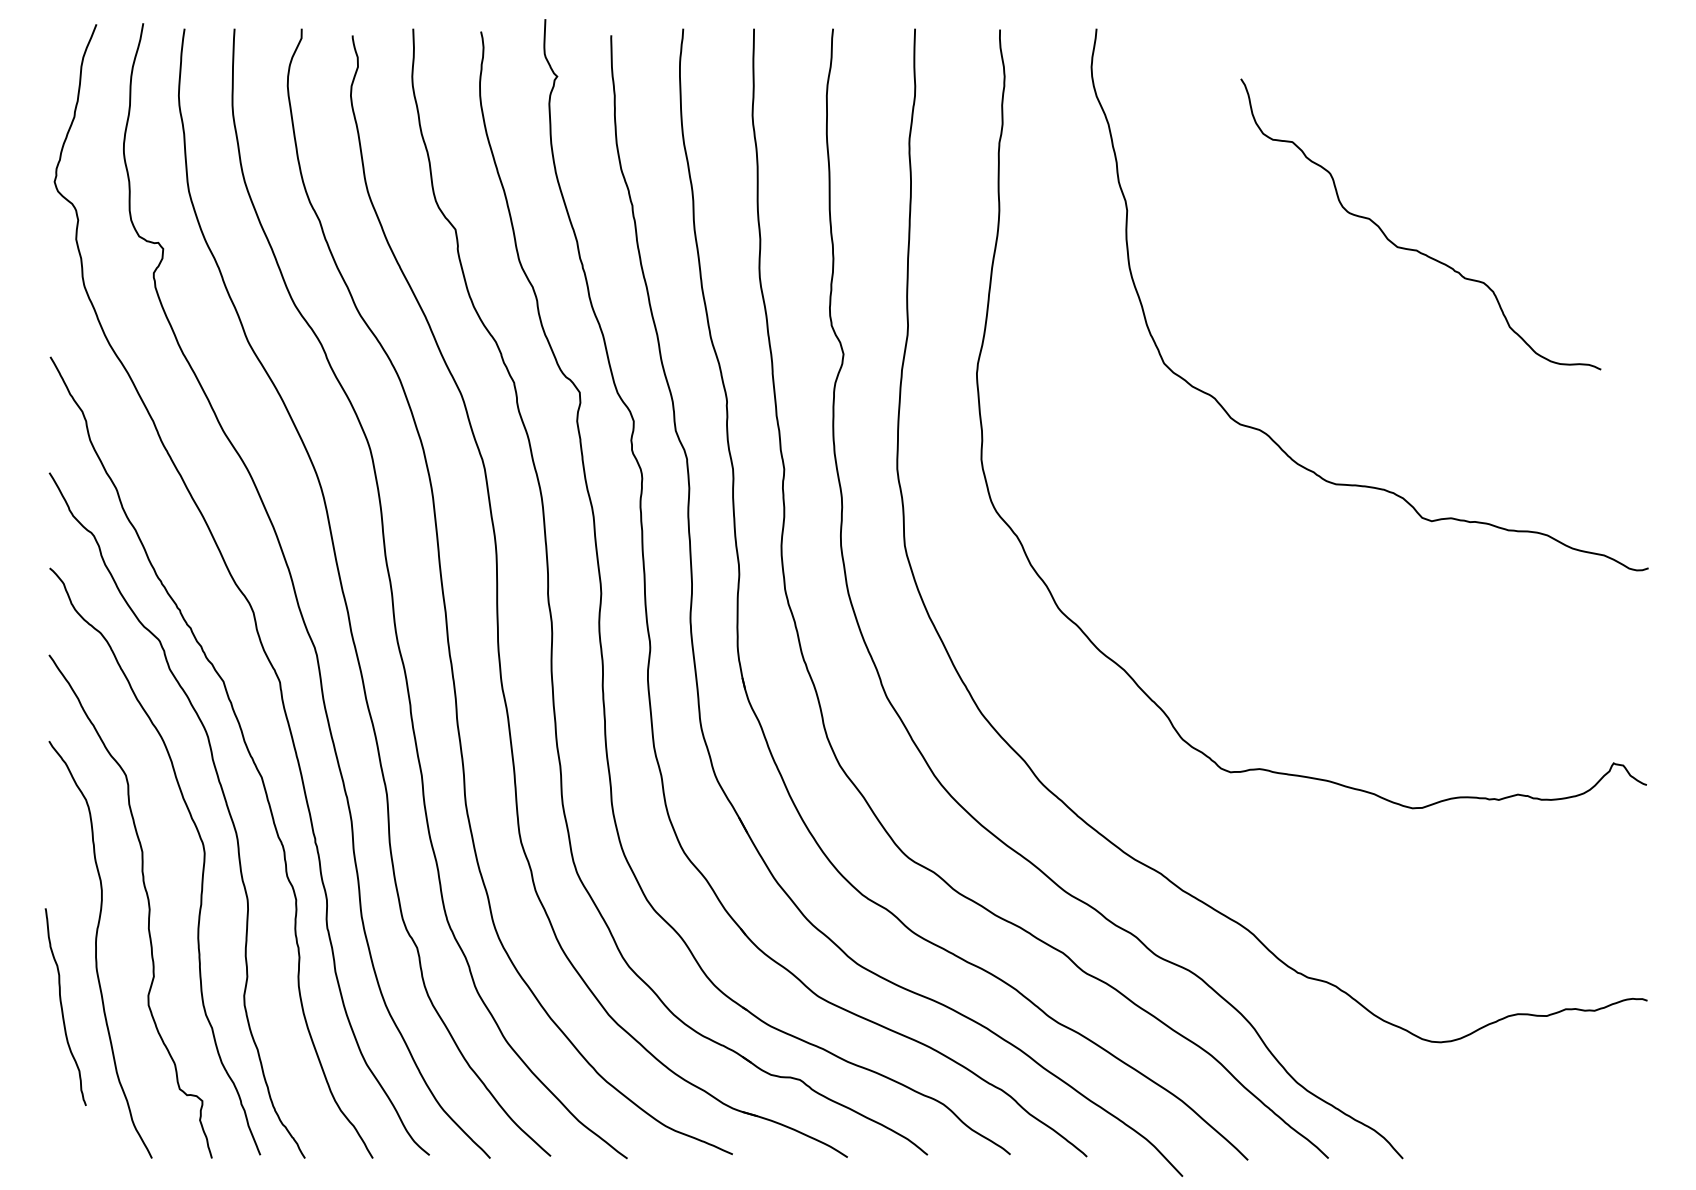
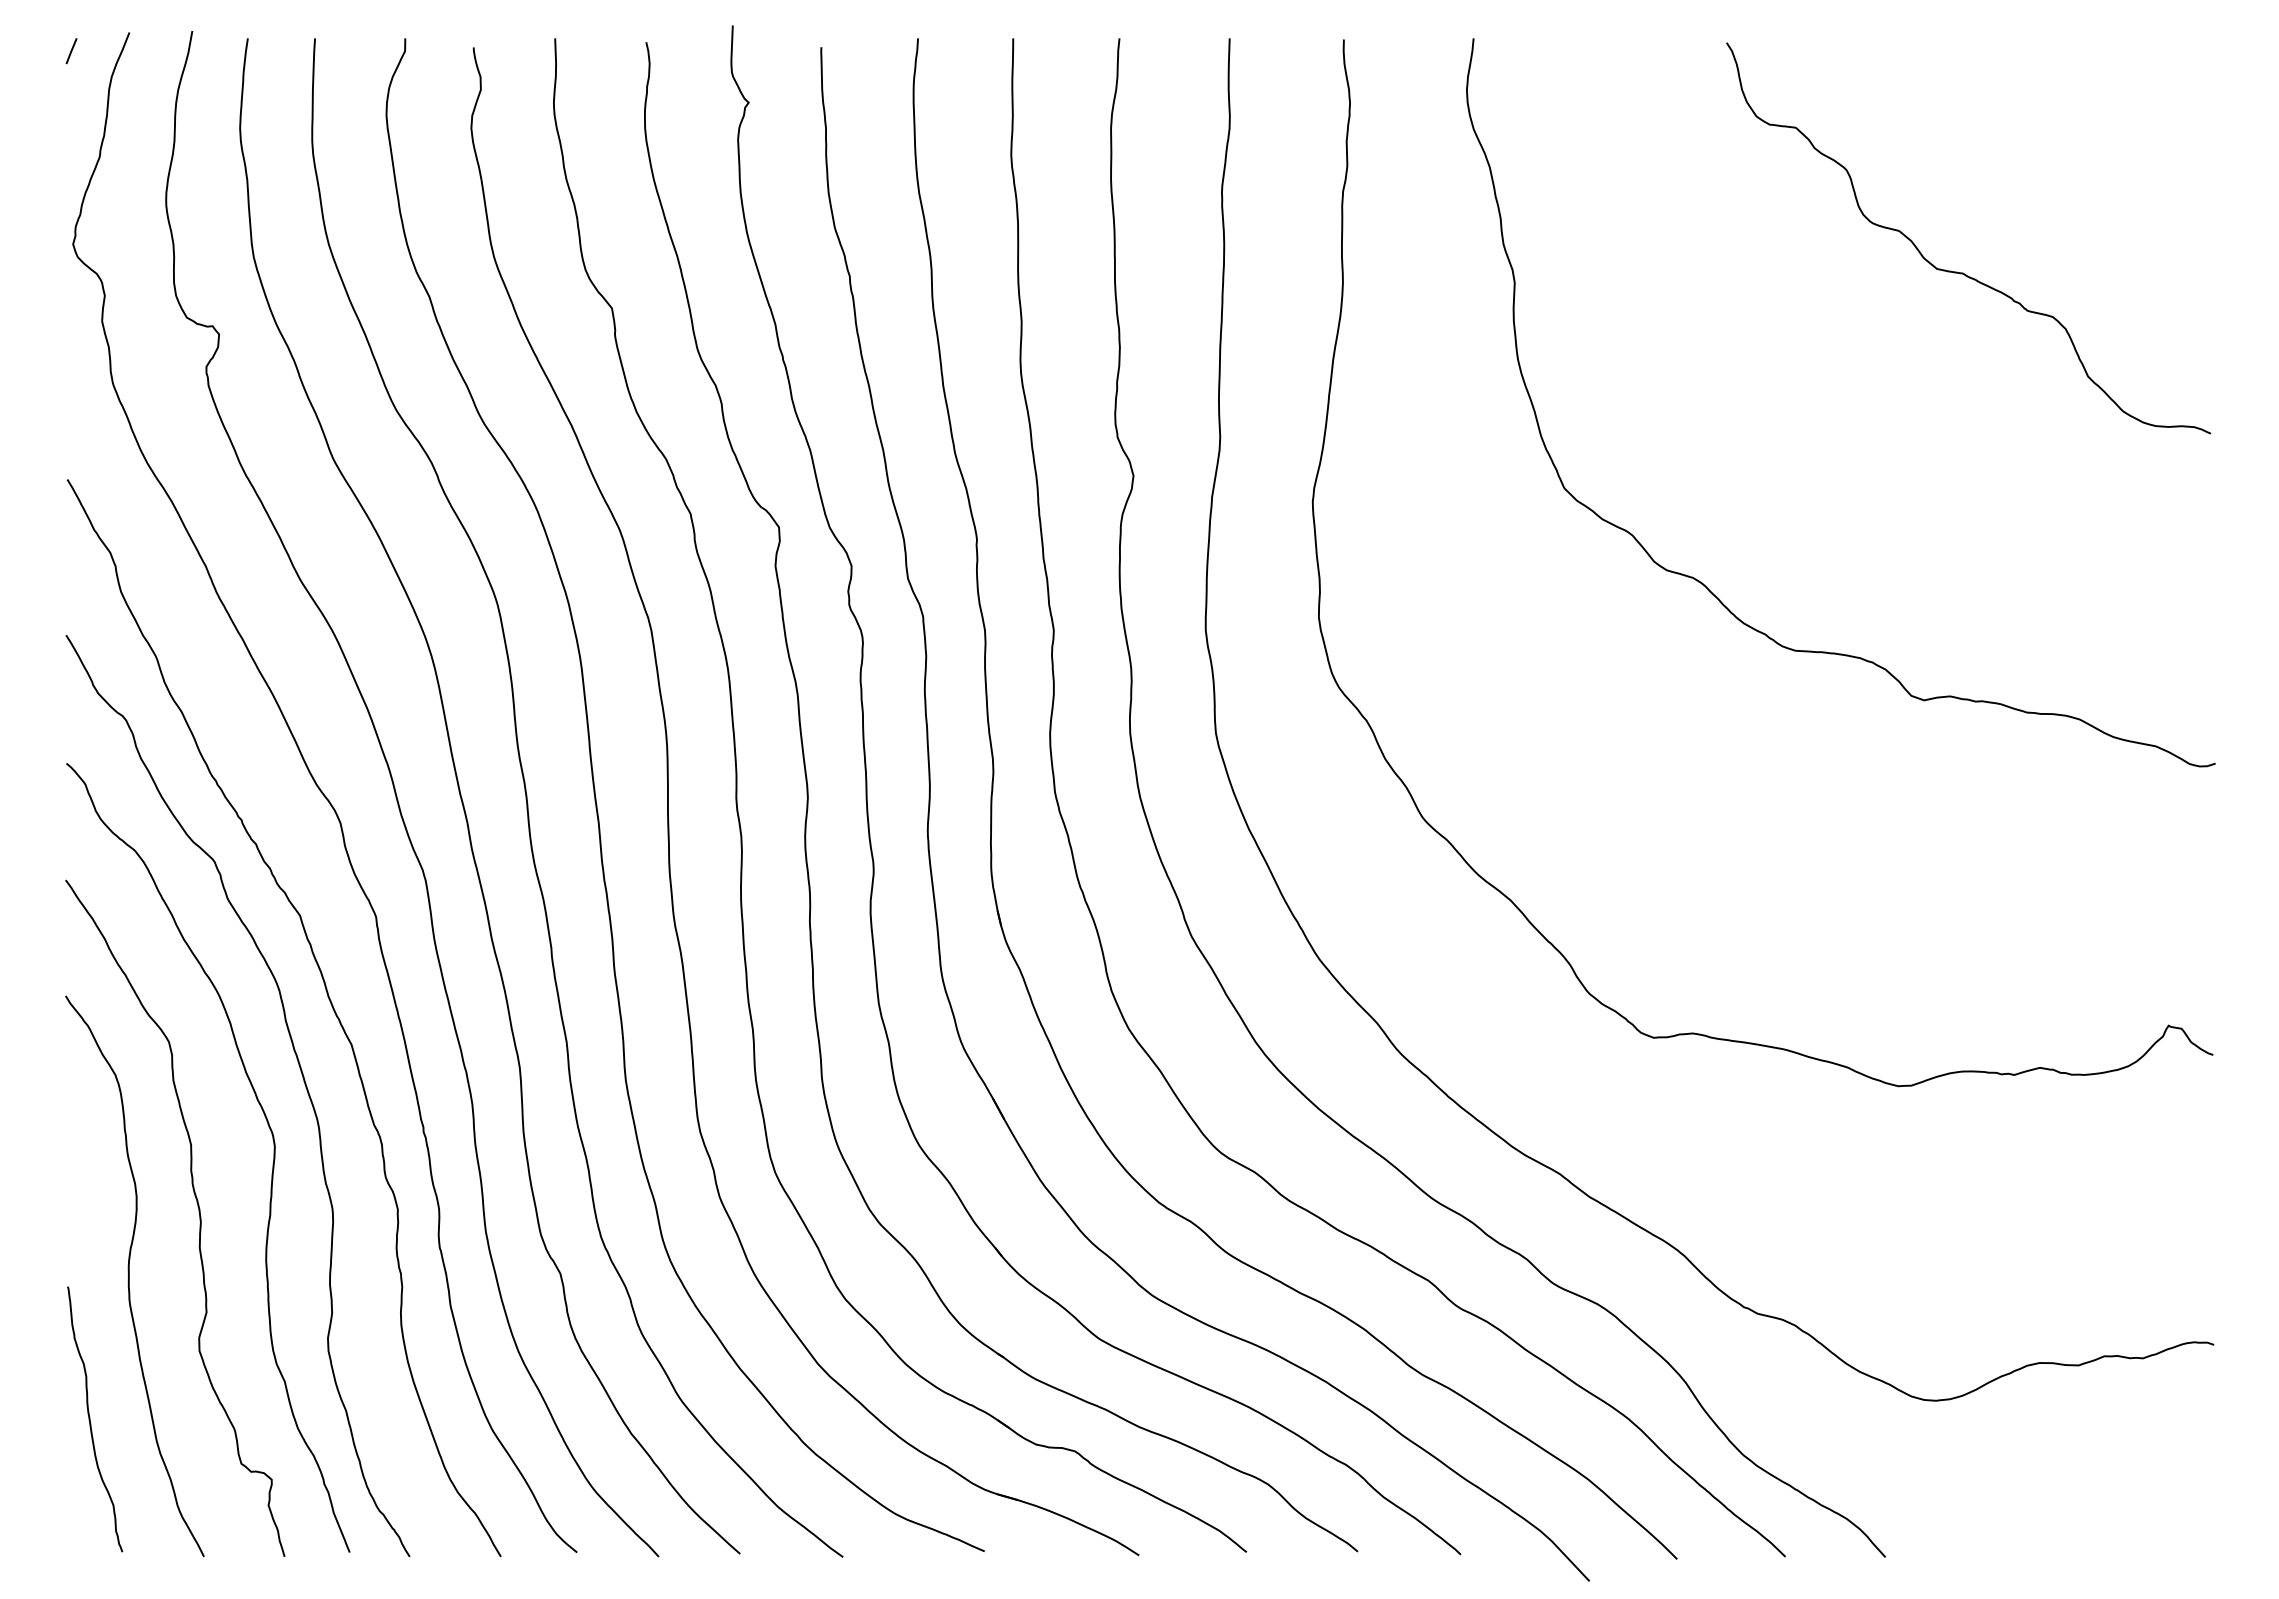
line: (53, 38) -> (71, 51), added
curve: (1417, 249) -> (1963, 272), moved
curve: (62, 1007) -> (90, 1419), moved

